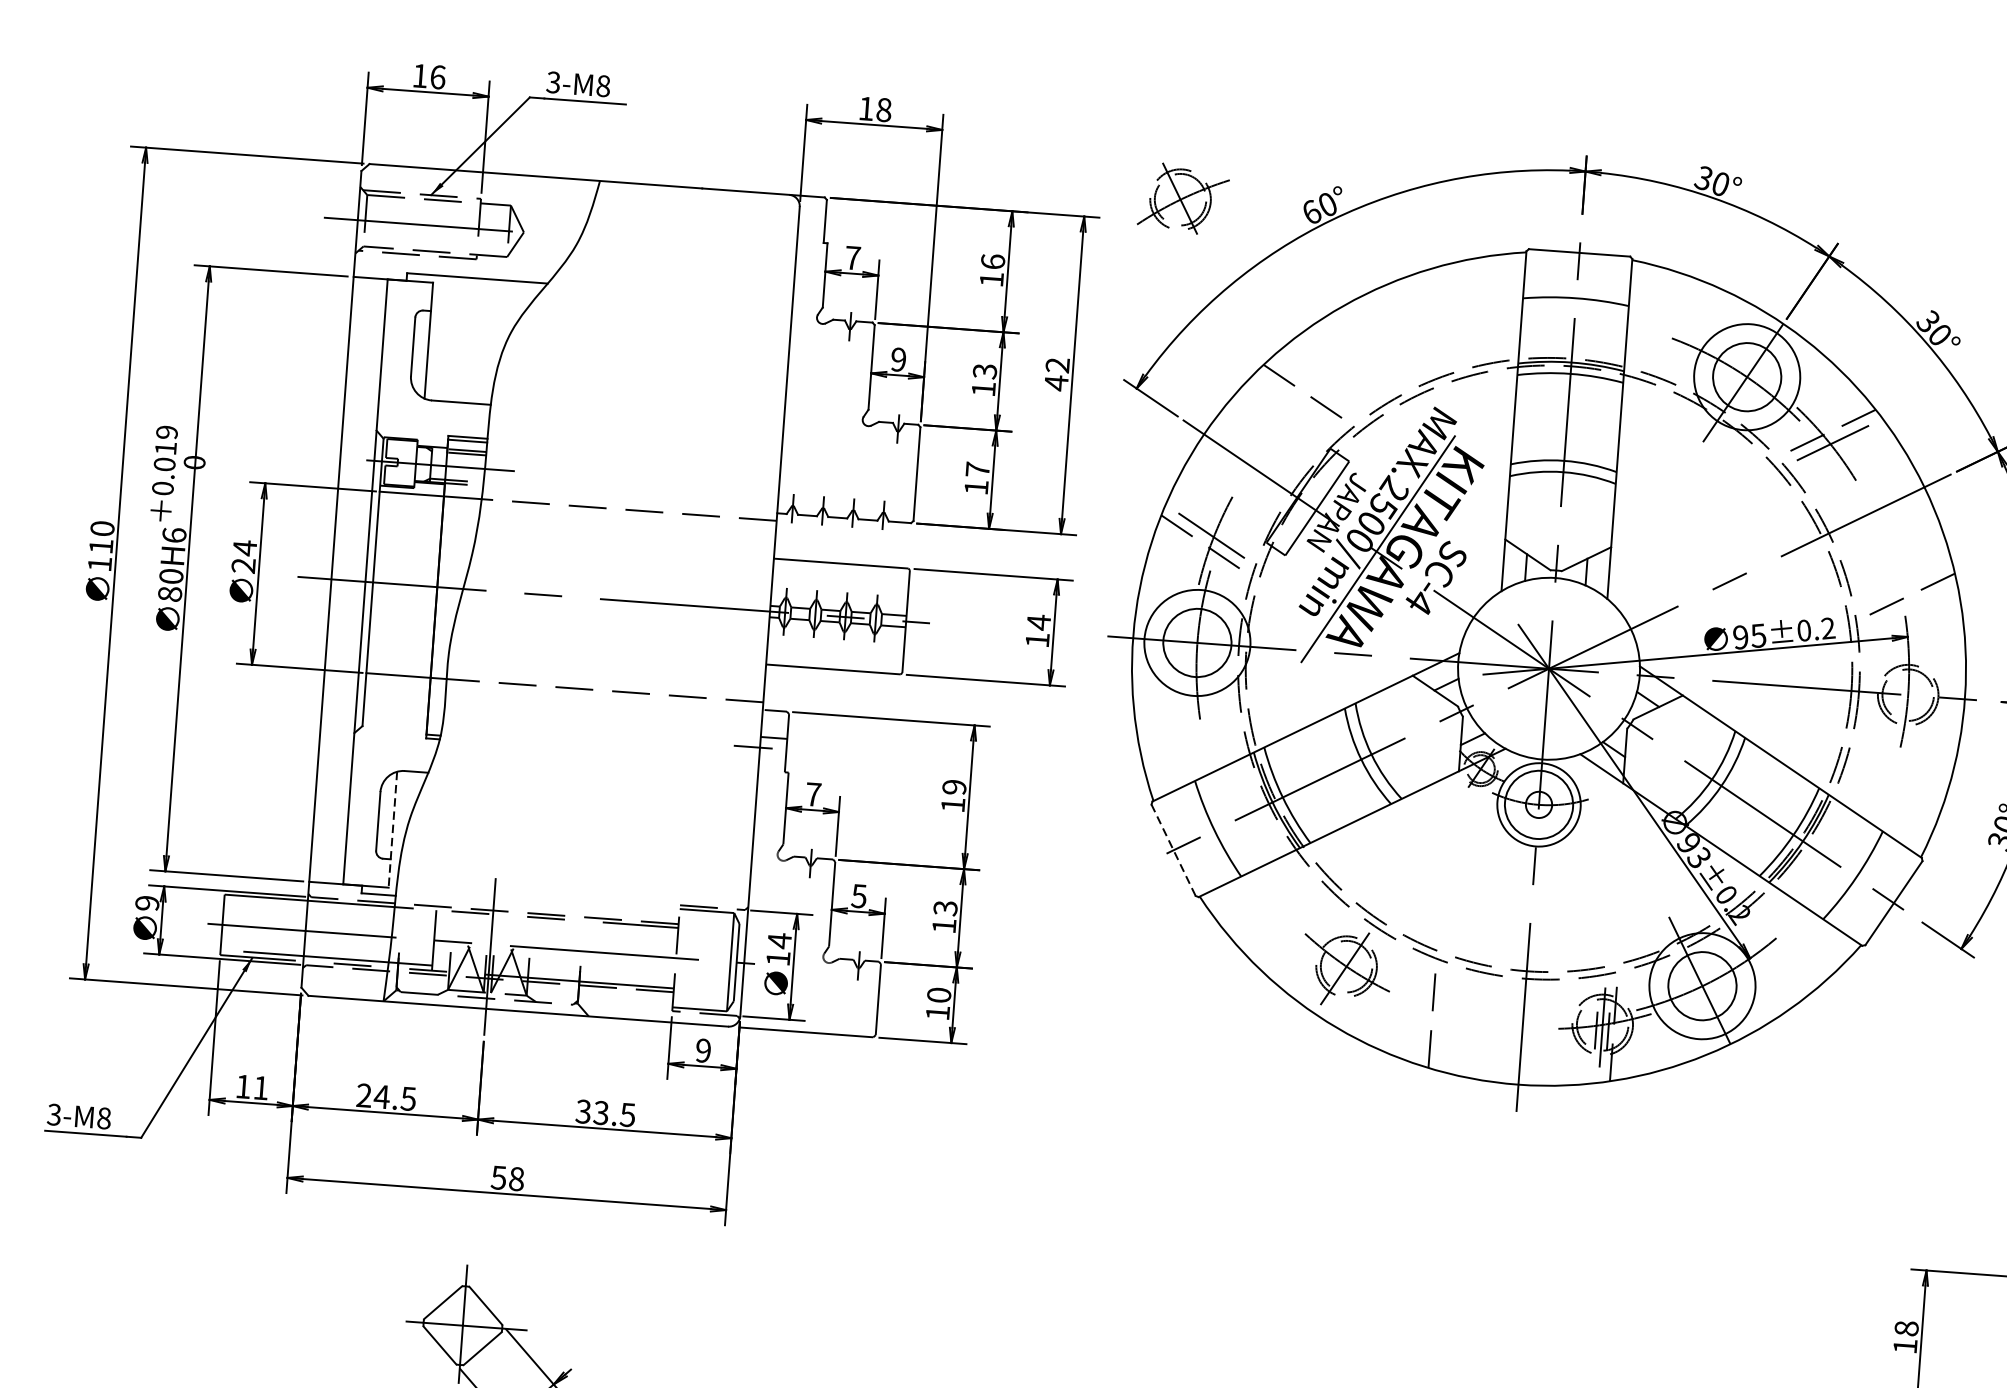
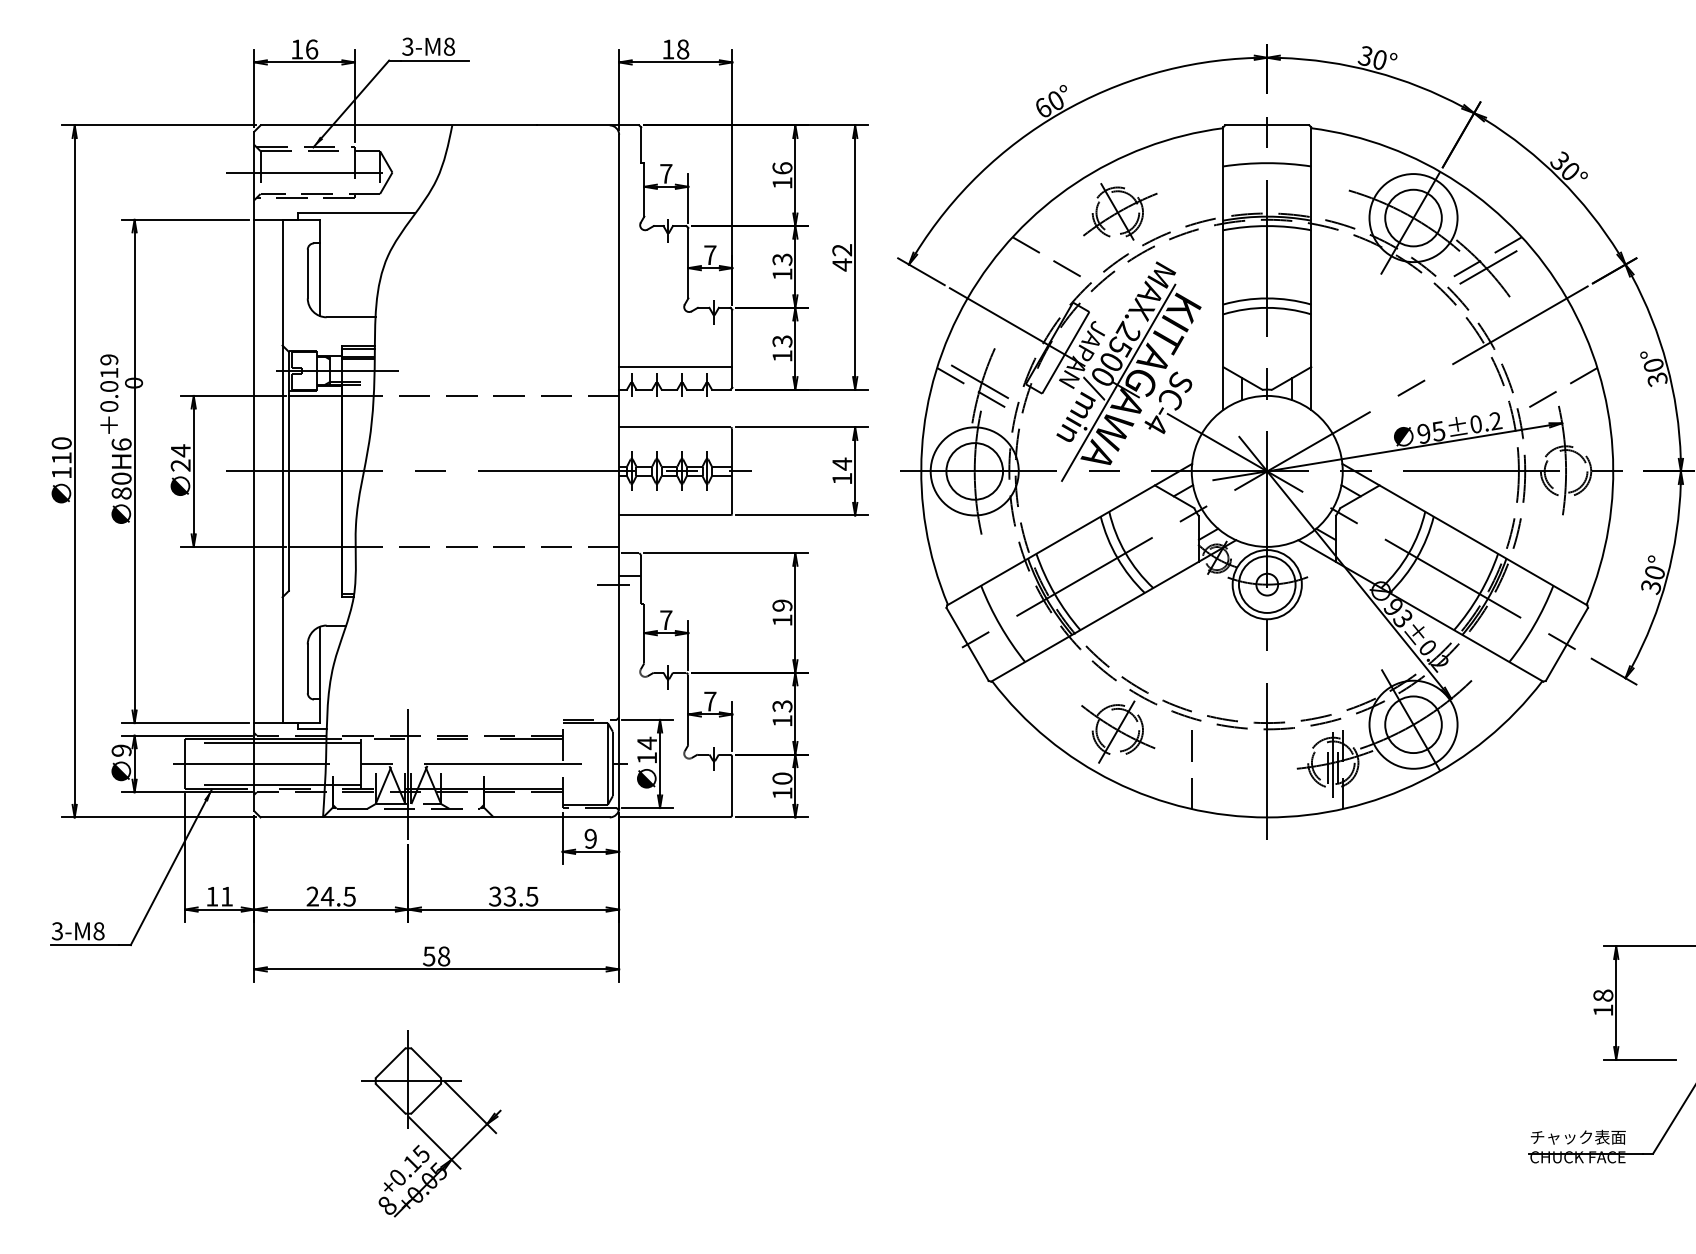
part: (1183, 198) -> (1120, 211), moved
text: (898, 360) -> (710, 255), 9 -> 7
text: (977, 469) -> (782, 341), 17 -> 13
line: (846, 491) -> (675, 367), added
line: (393, 830) -> (320, 675), dashed -> solid
line: (1173, 850) -> (967, 644), dashed -> solid
text: (859, 896) -> (710, 701), 5 -> 7
line: (330, 908) -> (273, 743), added

